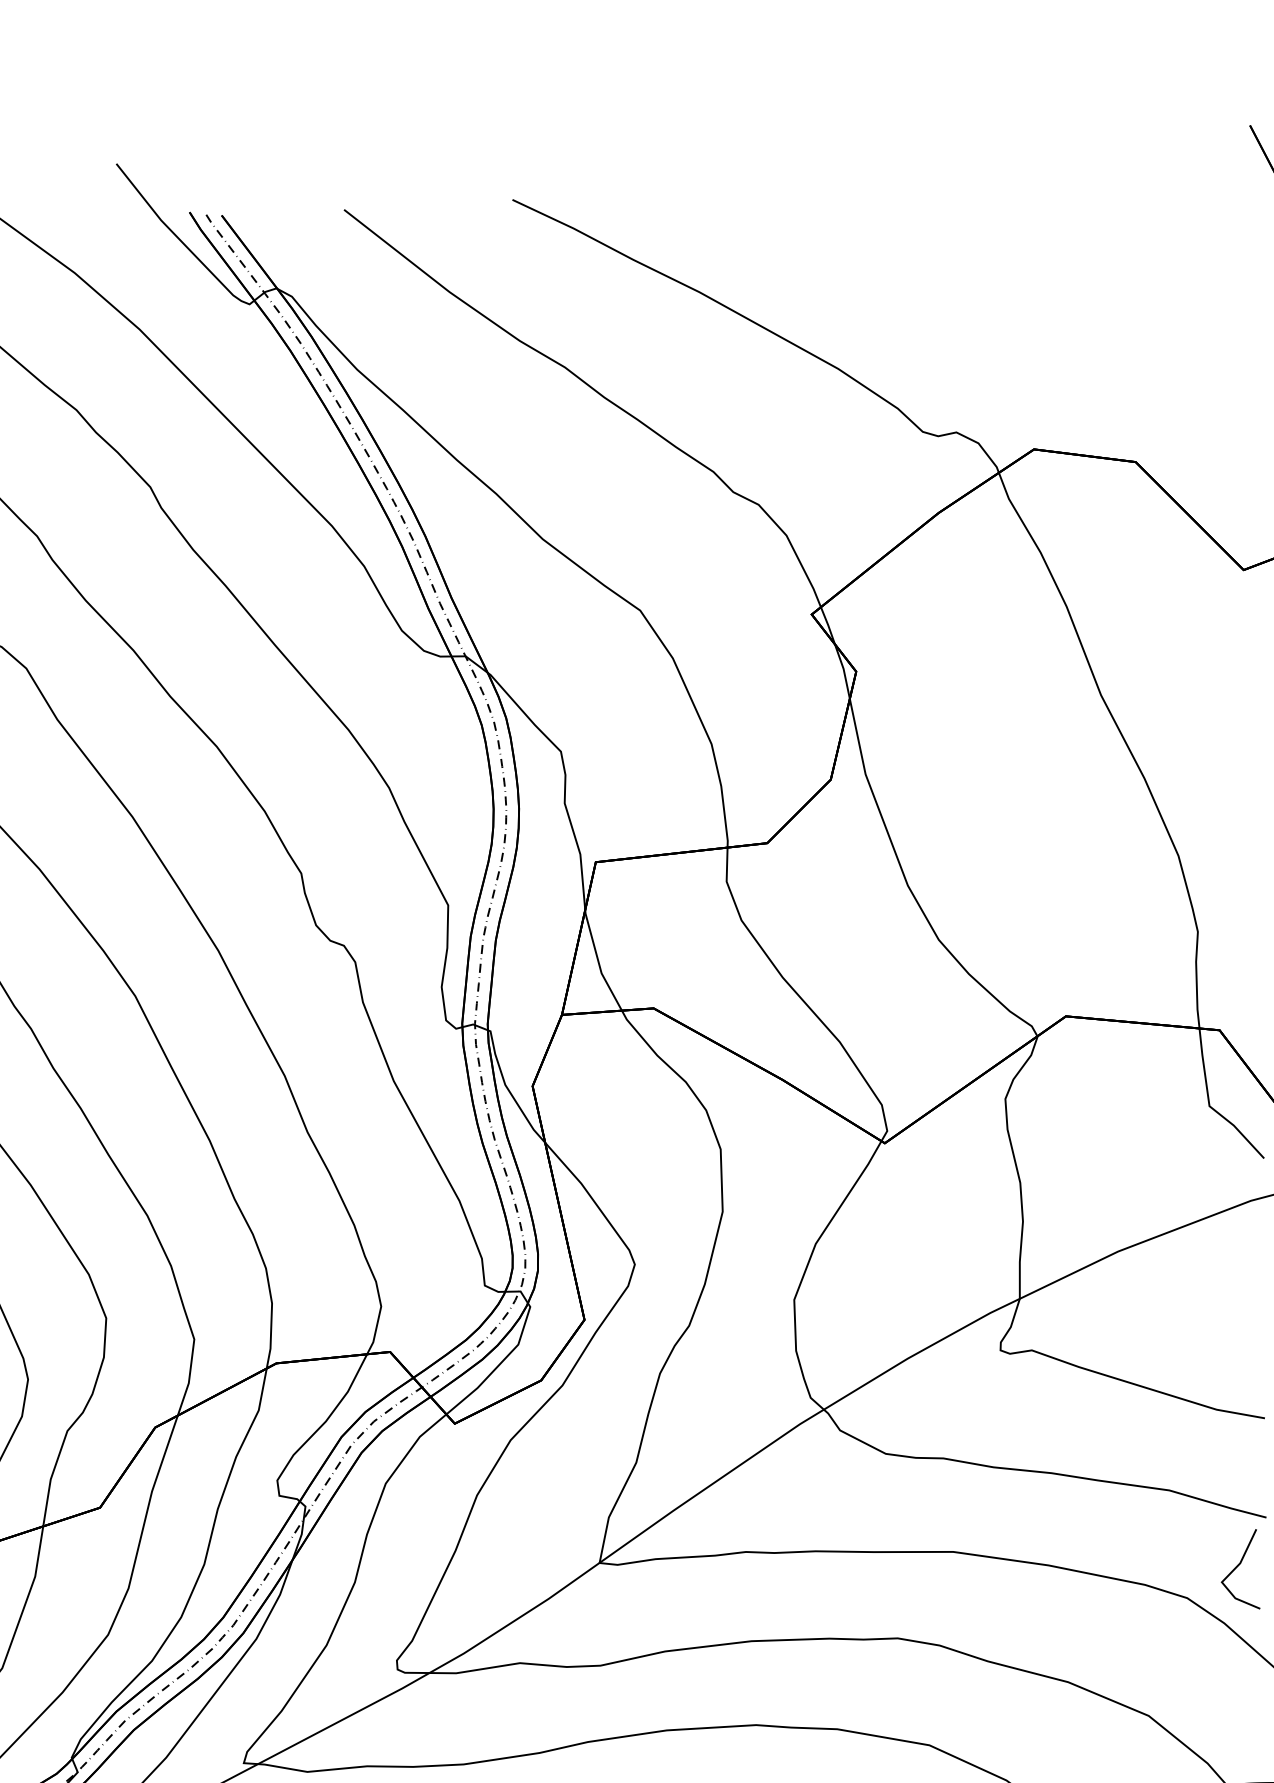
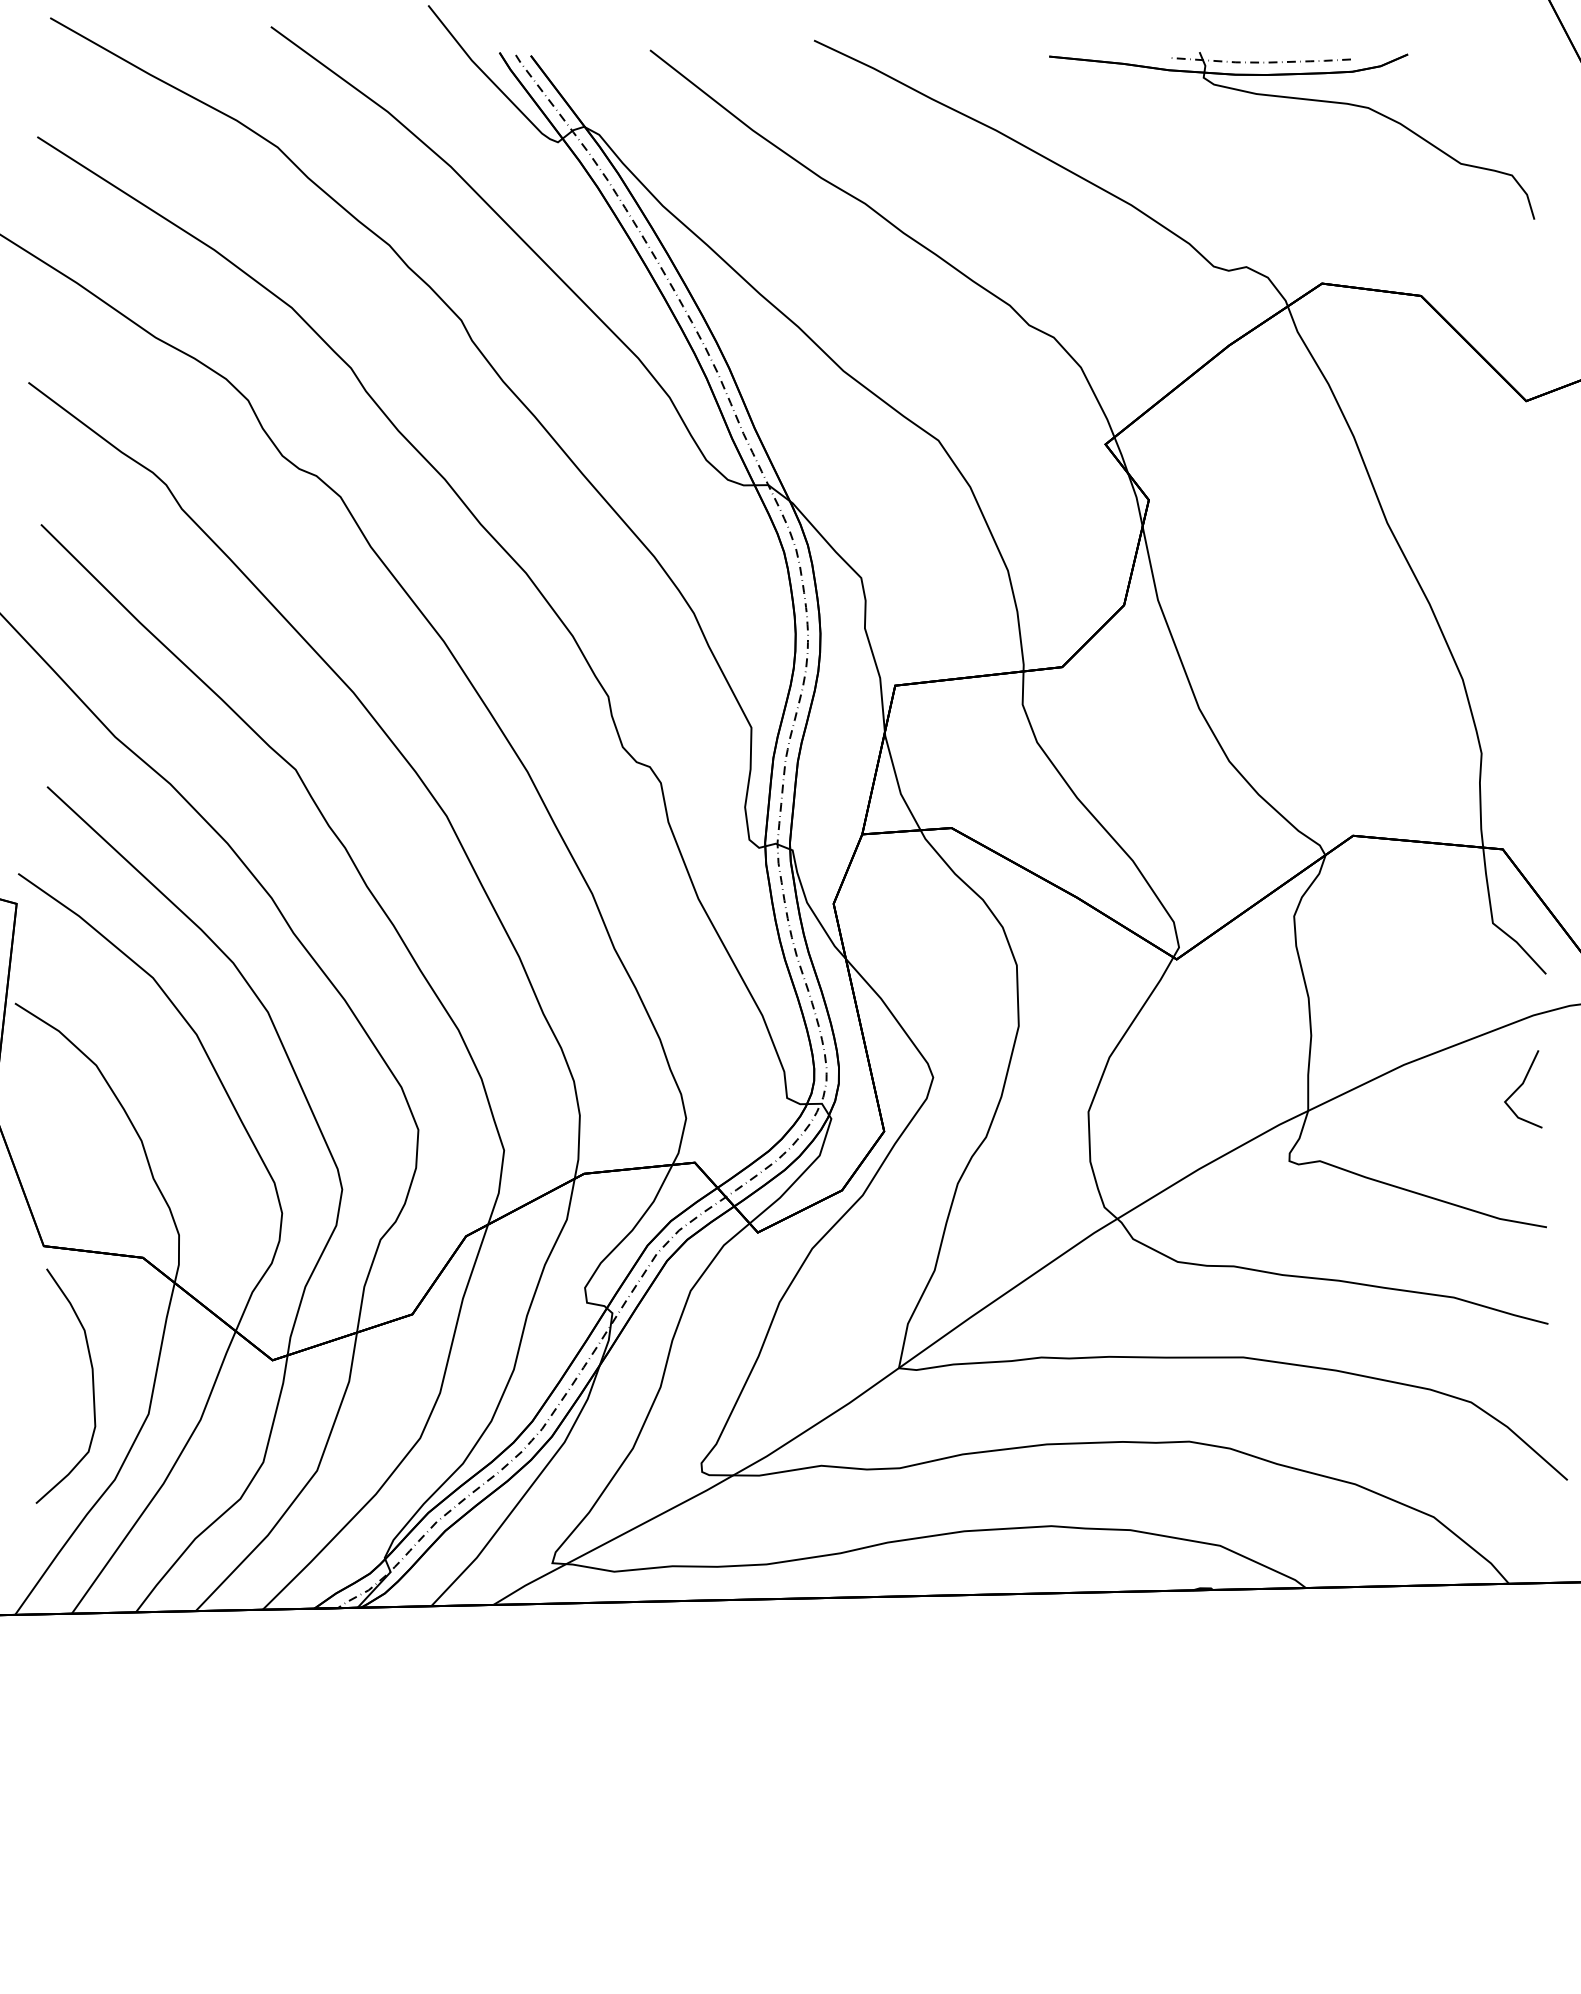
part: (1006, 260) -> (1295, 99), added
line: (1238, 1566) -> (1521, 1086), moved

